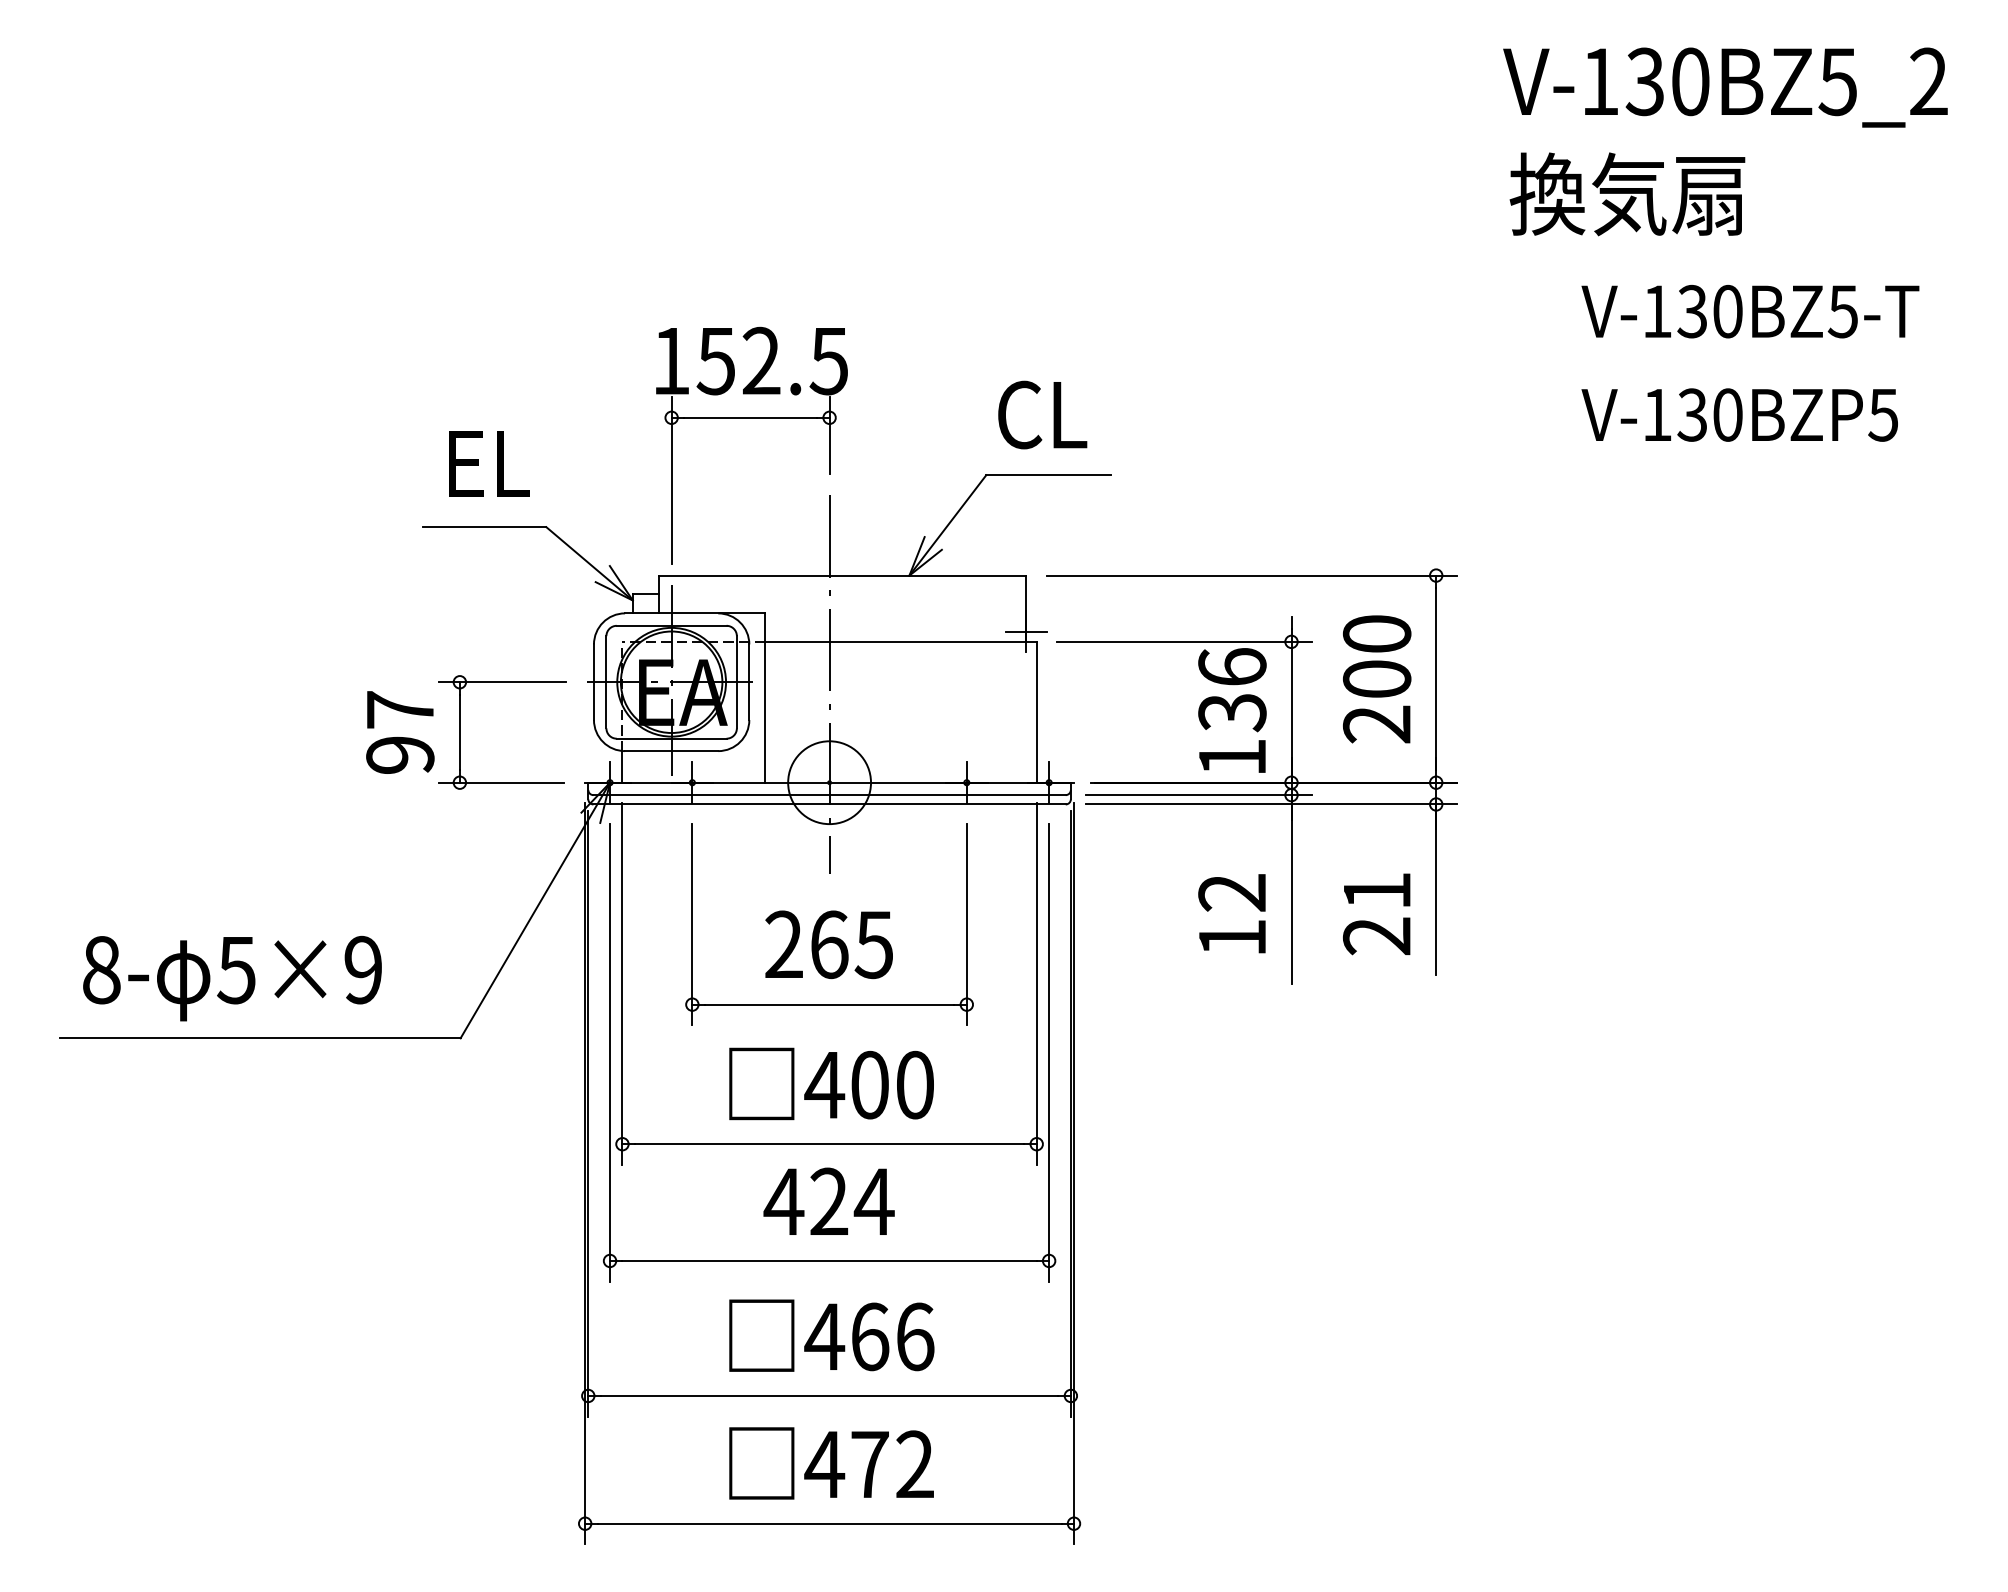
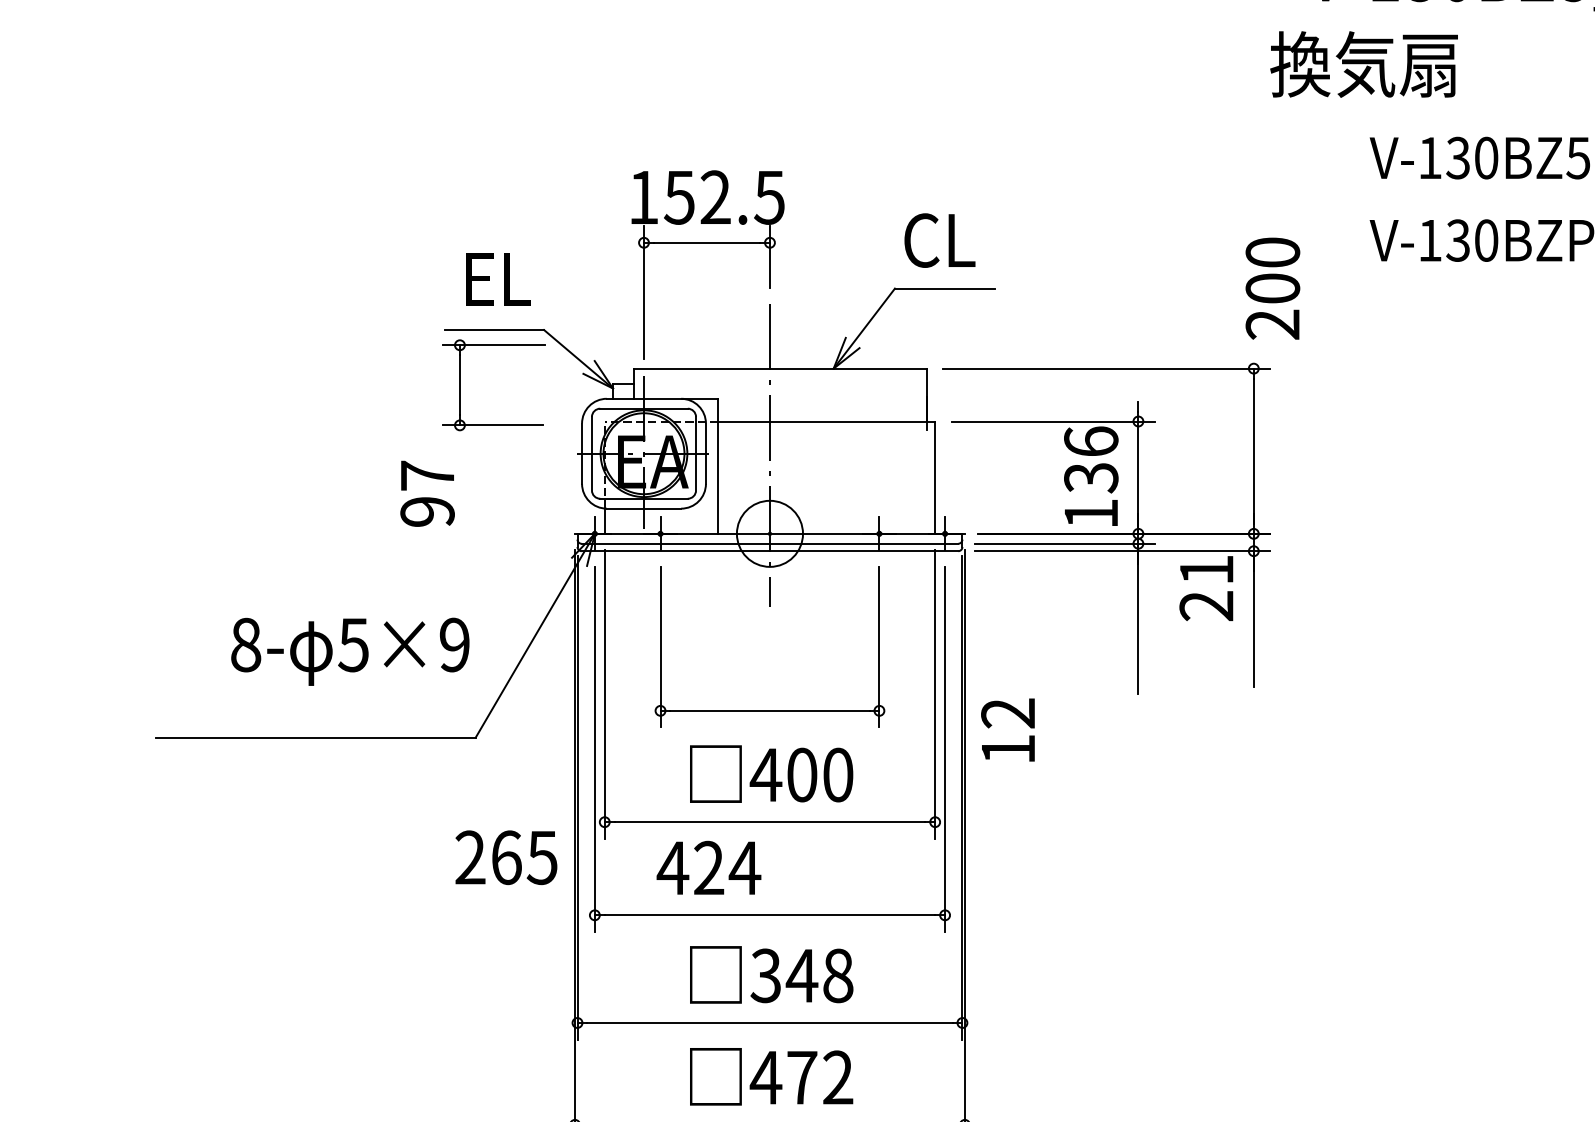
text: (1627, 194) -> (1364, 64), moved
line: (1026, 631) -> (927, 413), removed
text: (1377, 679) -> (1273, 288), moved
part: (460, 732) -> (460, 385), moved
text: (1231, 913) -> (1007, 729), moved
text: (1376, 914) -> (1206, 588), moved
text: (828, 944) -> (505, 857), moved
text: (232, 978) -> (350, 651), moved
text: (828, 1200) -> (708, 867), moved
text: (869, 1336) -> (801, 975), 466 -> 348

